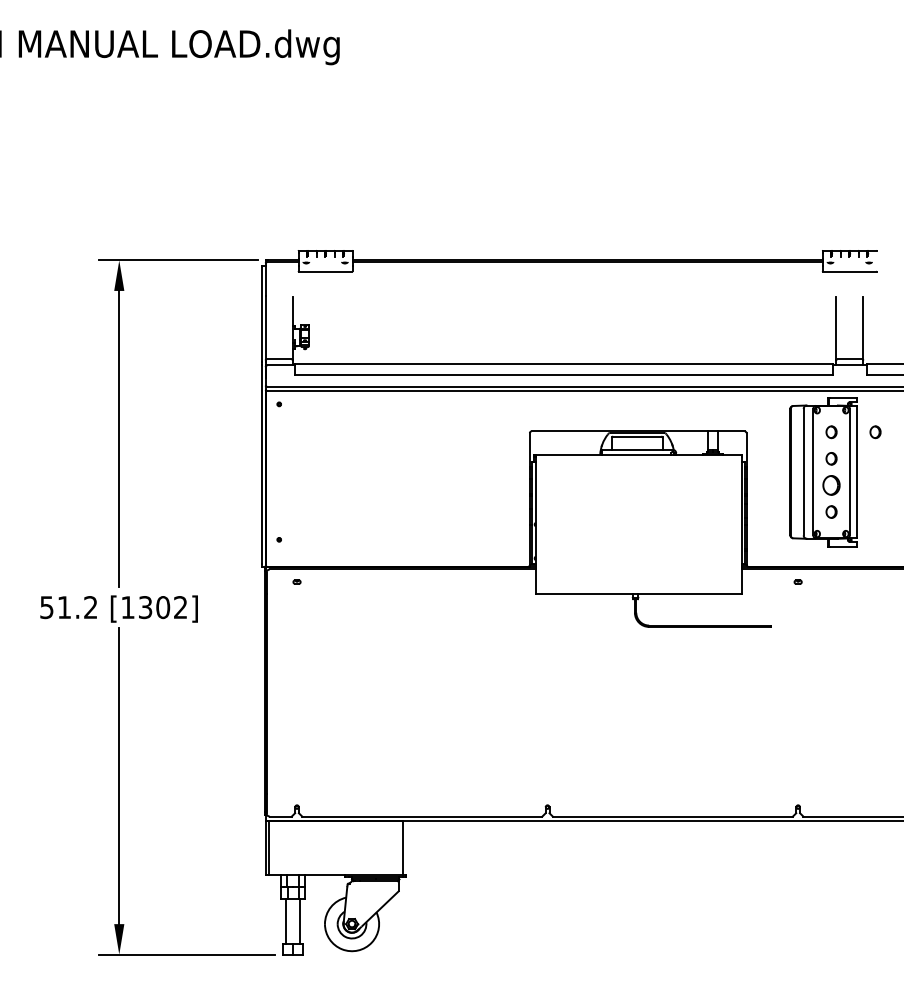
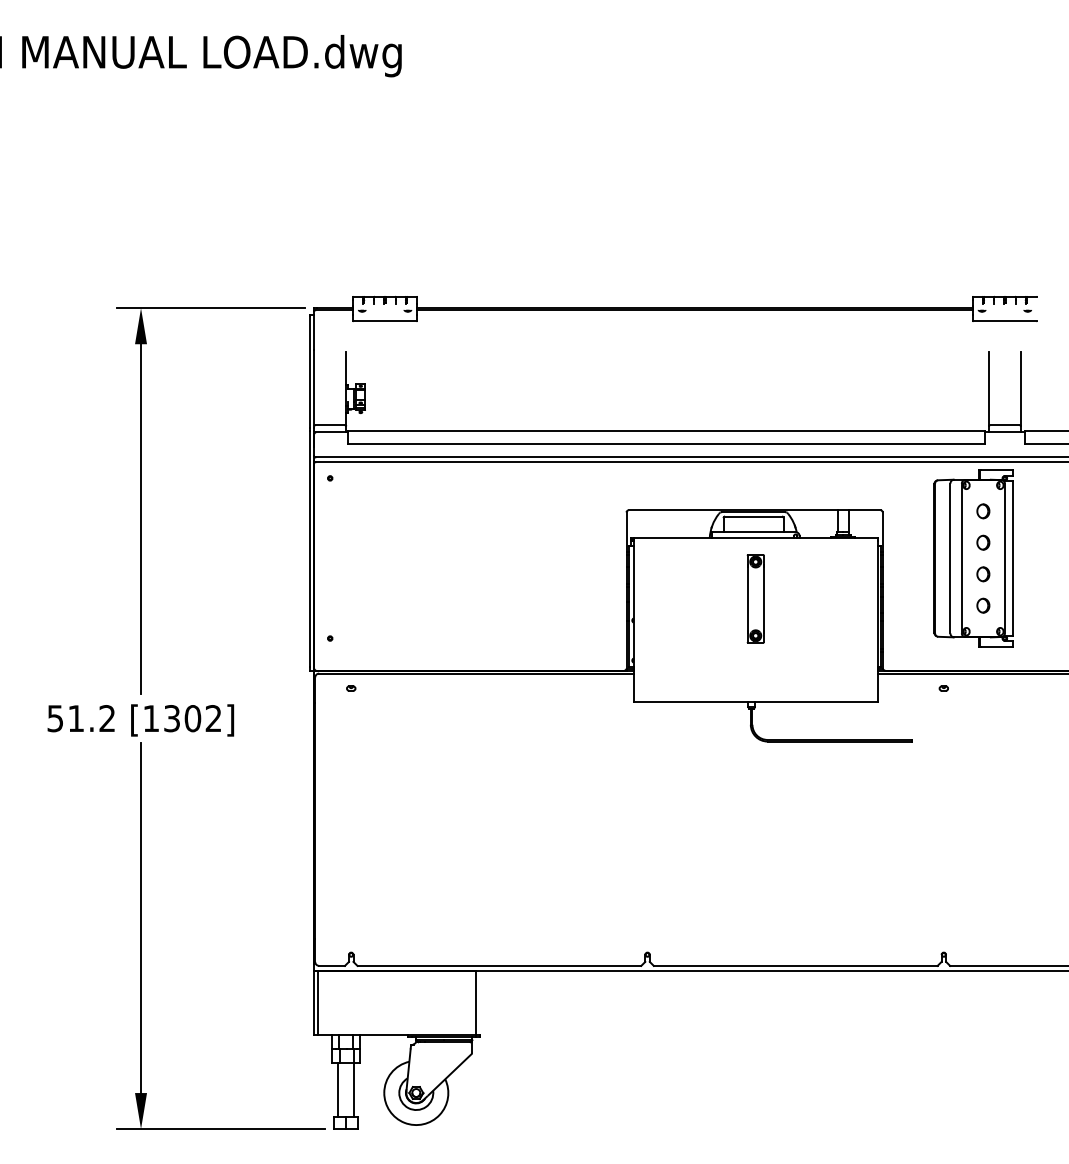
part: (875, 432) -> (1035, 511), removed
part: (831, 485) -> (983, 574), size x0.62
part: (638, 505) -> (755, 598), added

